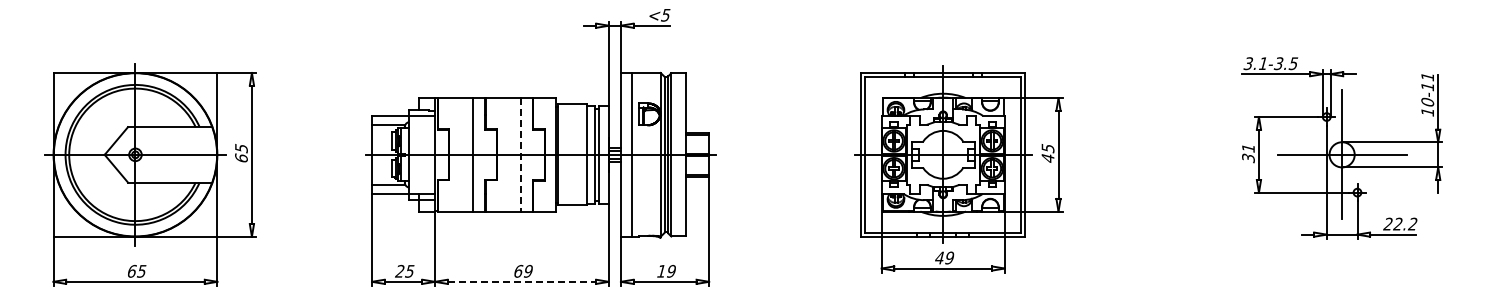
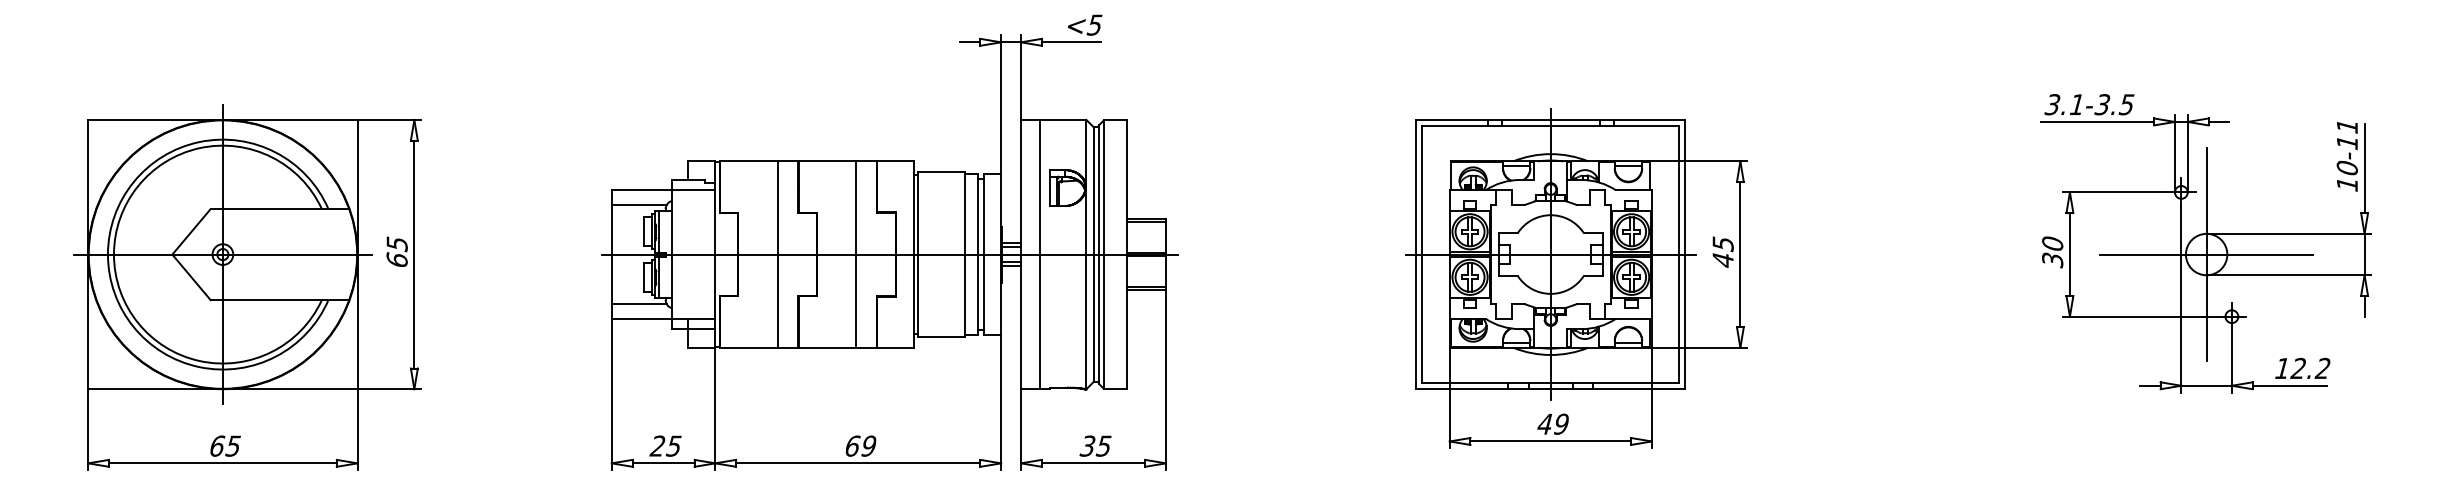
text: (1248, 147) -> (2052, 242), 31 -> 30
line: (520, 154) -> (855, 254), dashed -> solid
text: (1387, 223) -> (2281, 367), 22.2 -> 12.2
text: (665, 270) -> (1094, 444), 19 -> 35
line: (522, 281) -> (859, 462), dashed -> solid

